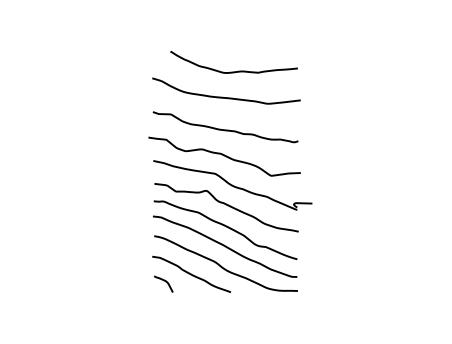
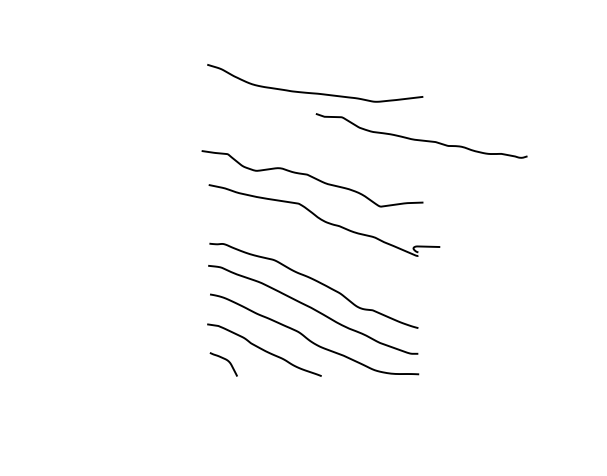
curve: (233, 71) -> (325, 54), removed
curve: (225, 129) -> (421, 139), moved
curve: (227, 206) -> (316, 251), removed

